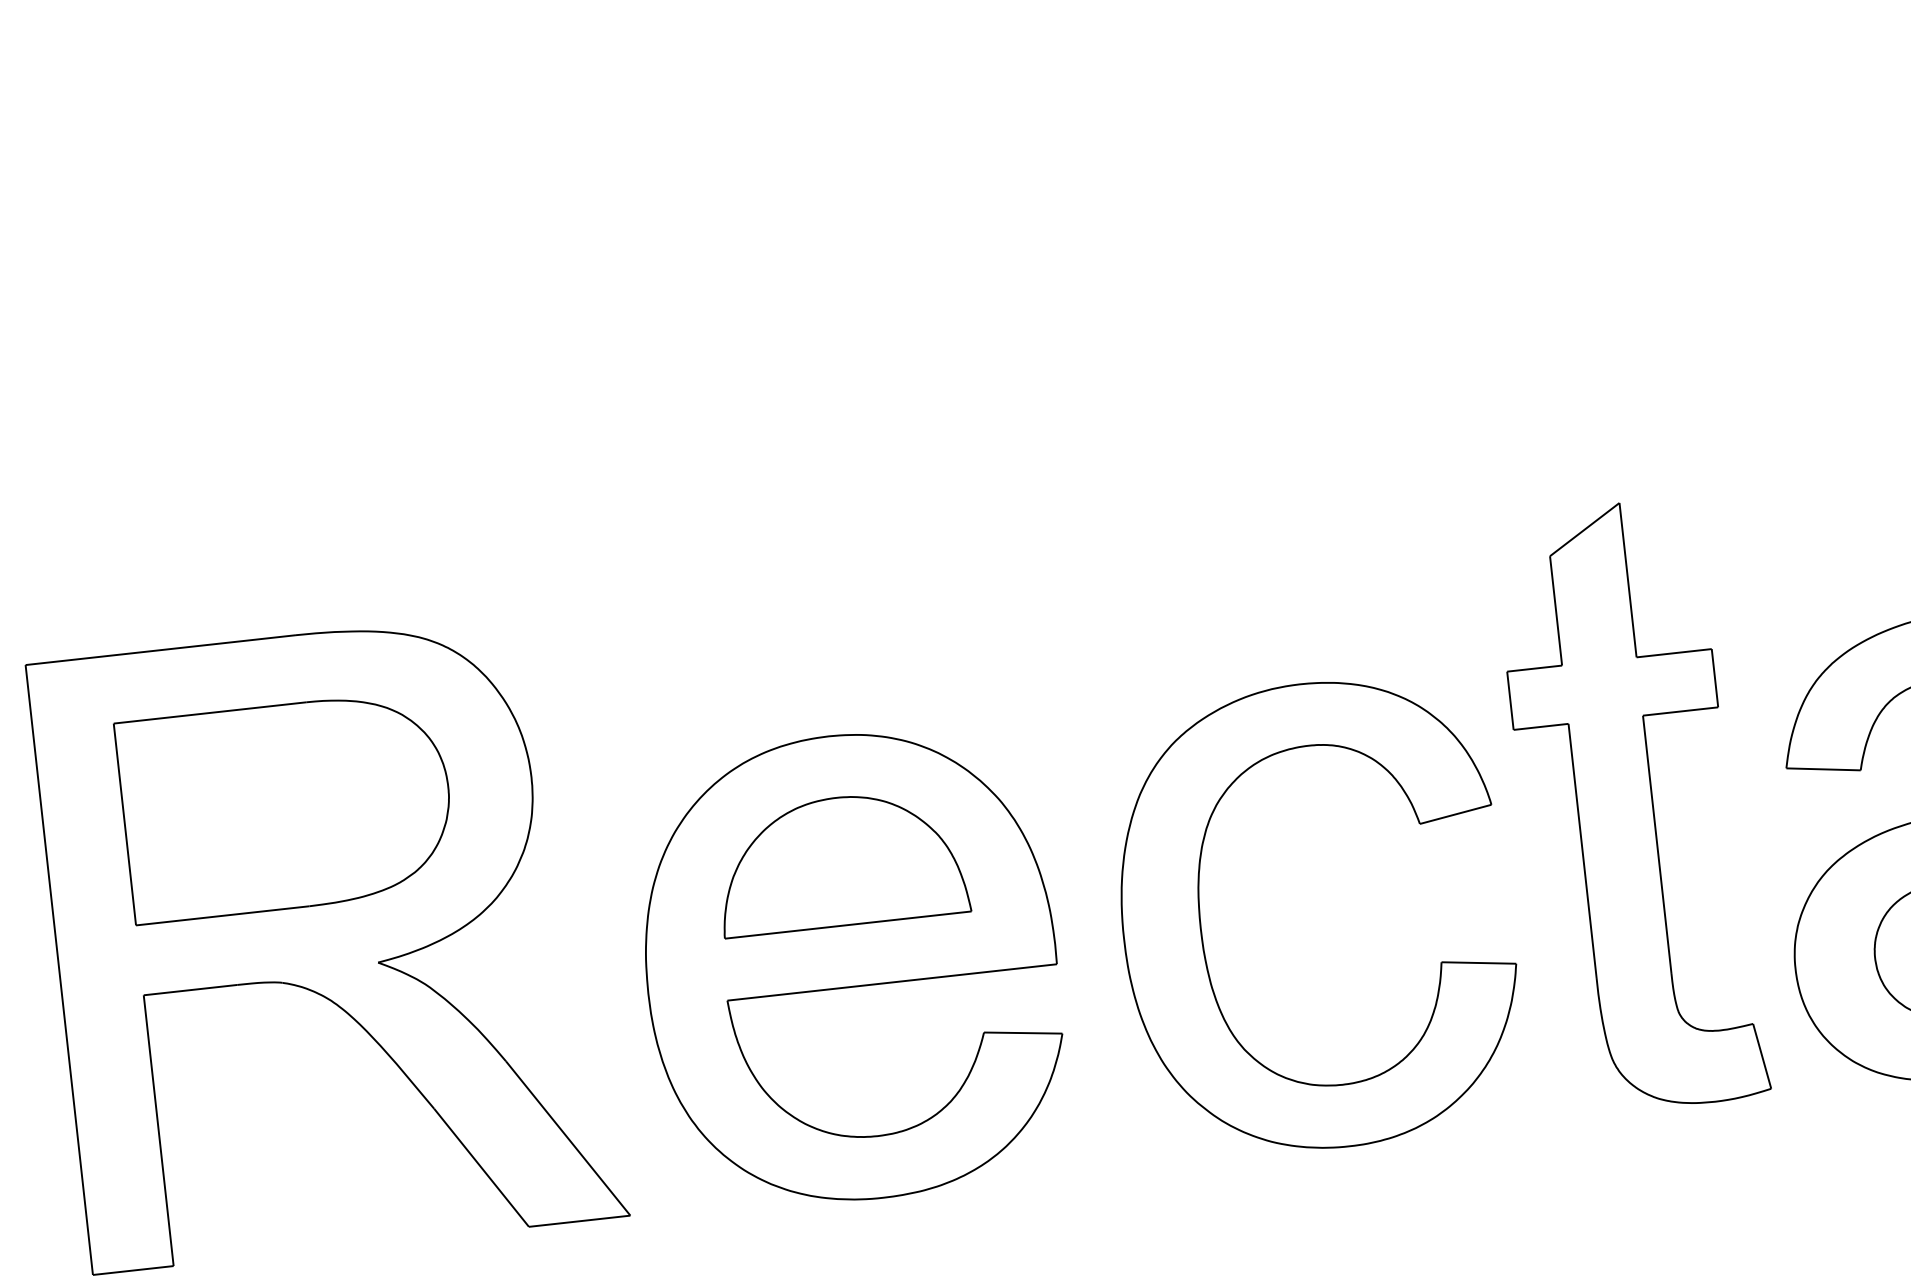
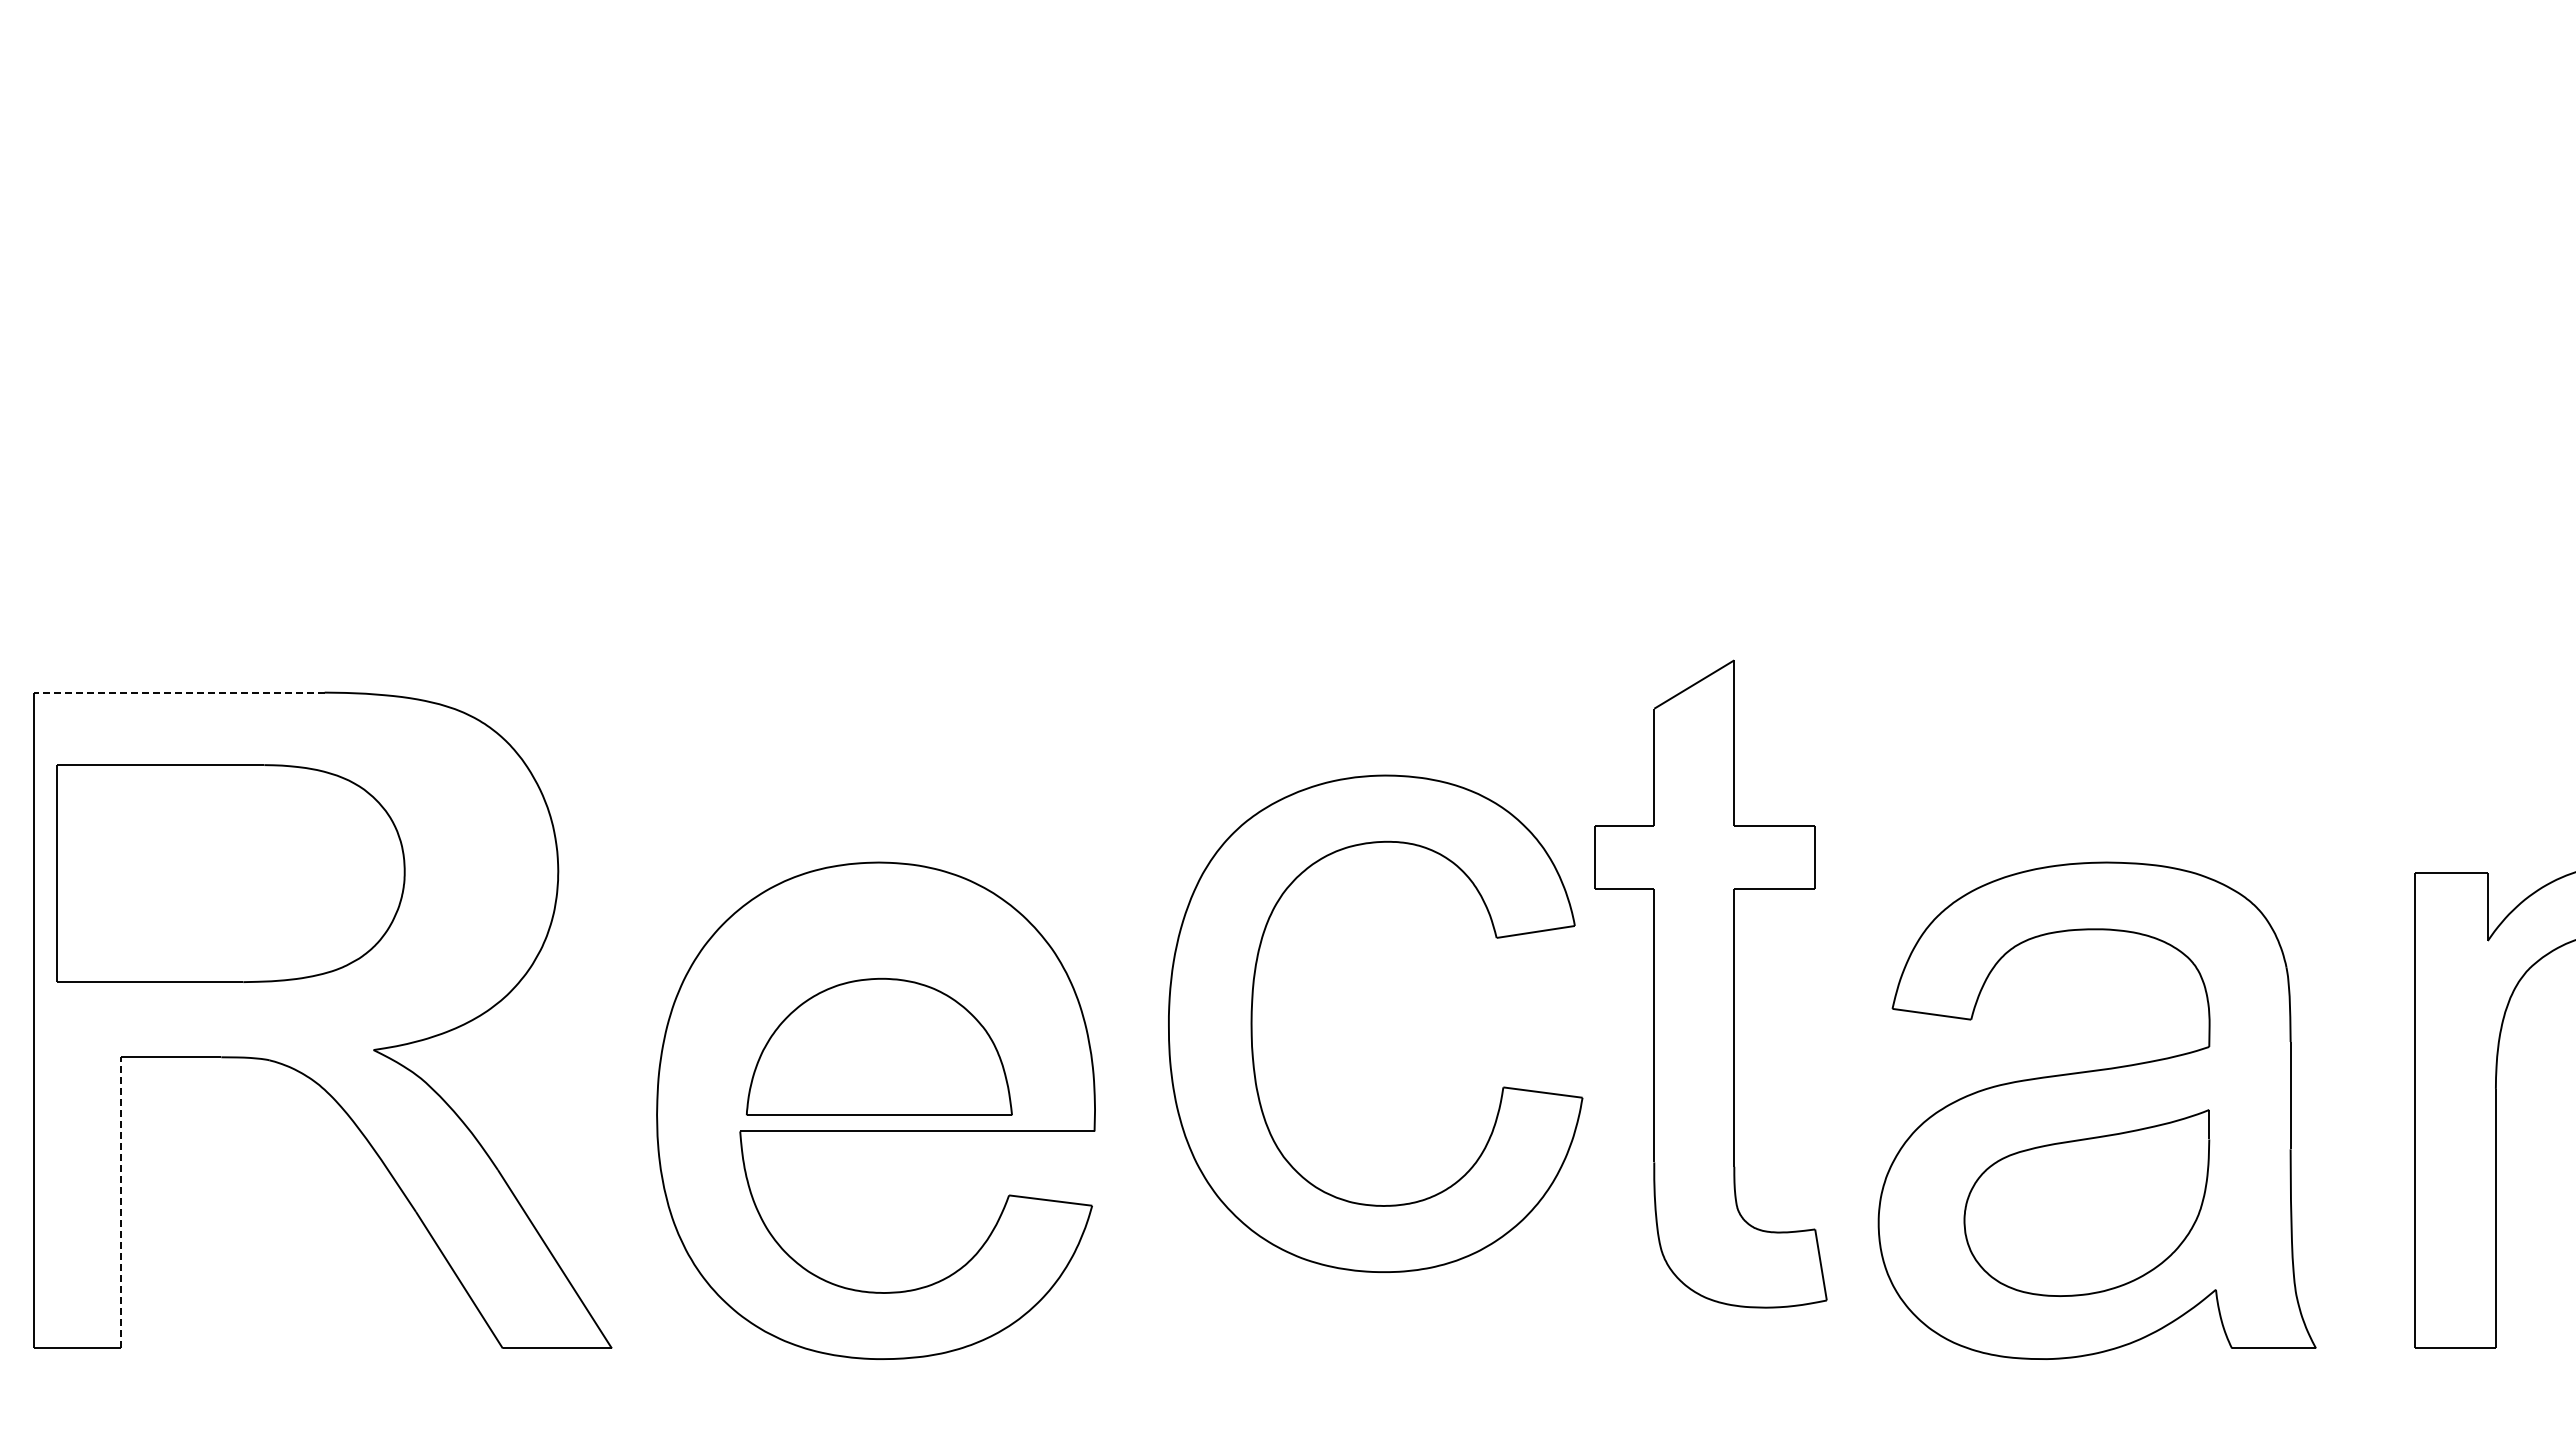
line: (159, 650) -> (178, 692), solid -> dashed
part: (1630, 805) -> (1710, 983), moved
part: (286, 806) -> (230, 873), moved
part: (841, 861) -> (879, 1046), moved
part: (1201, 928) -> (1252, 1023), moved
line: (158, 1130) -> (120, 1202), solid -> dashed

